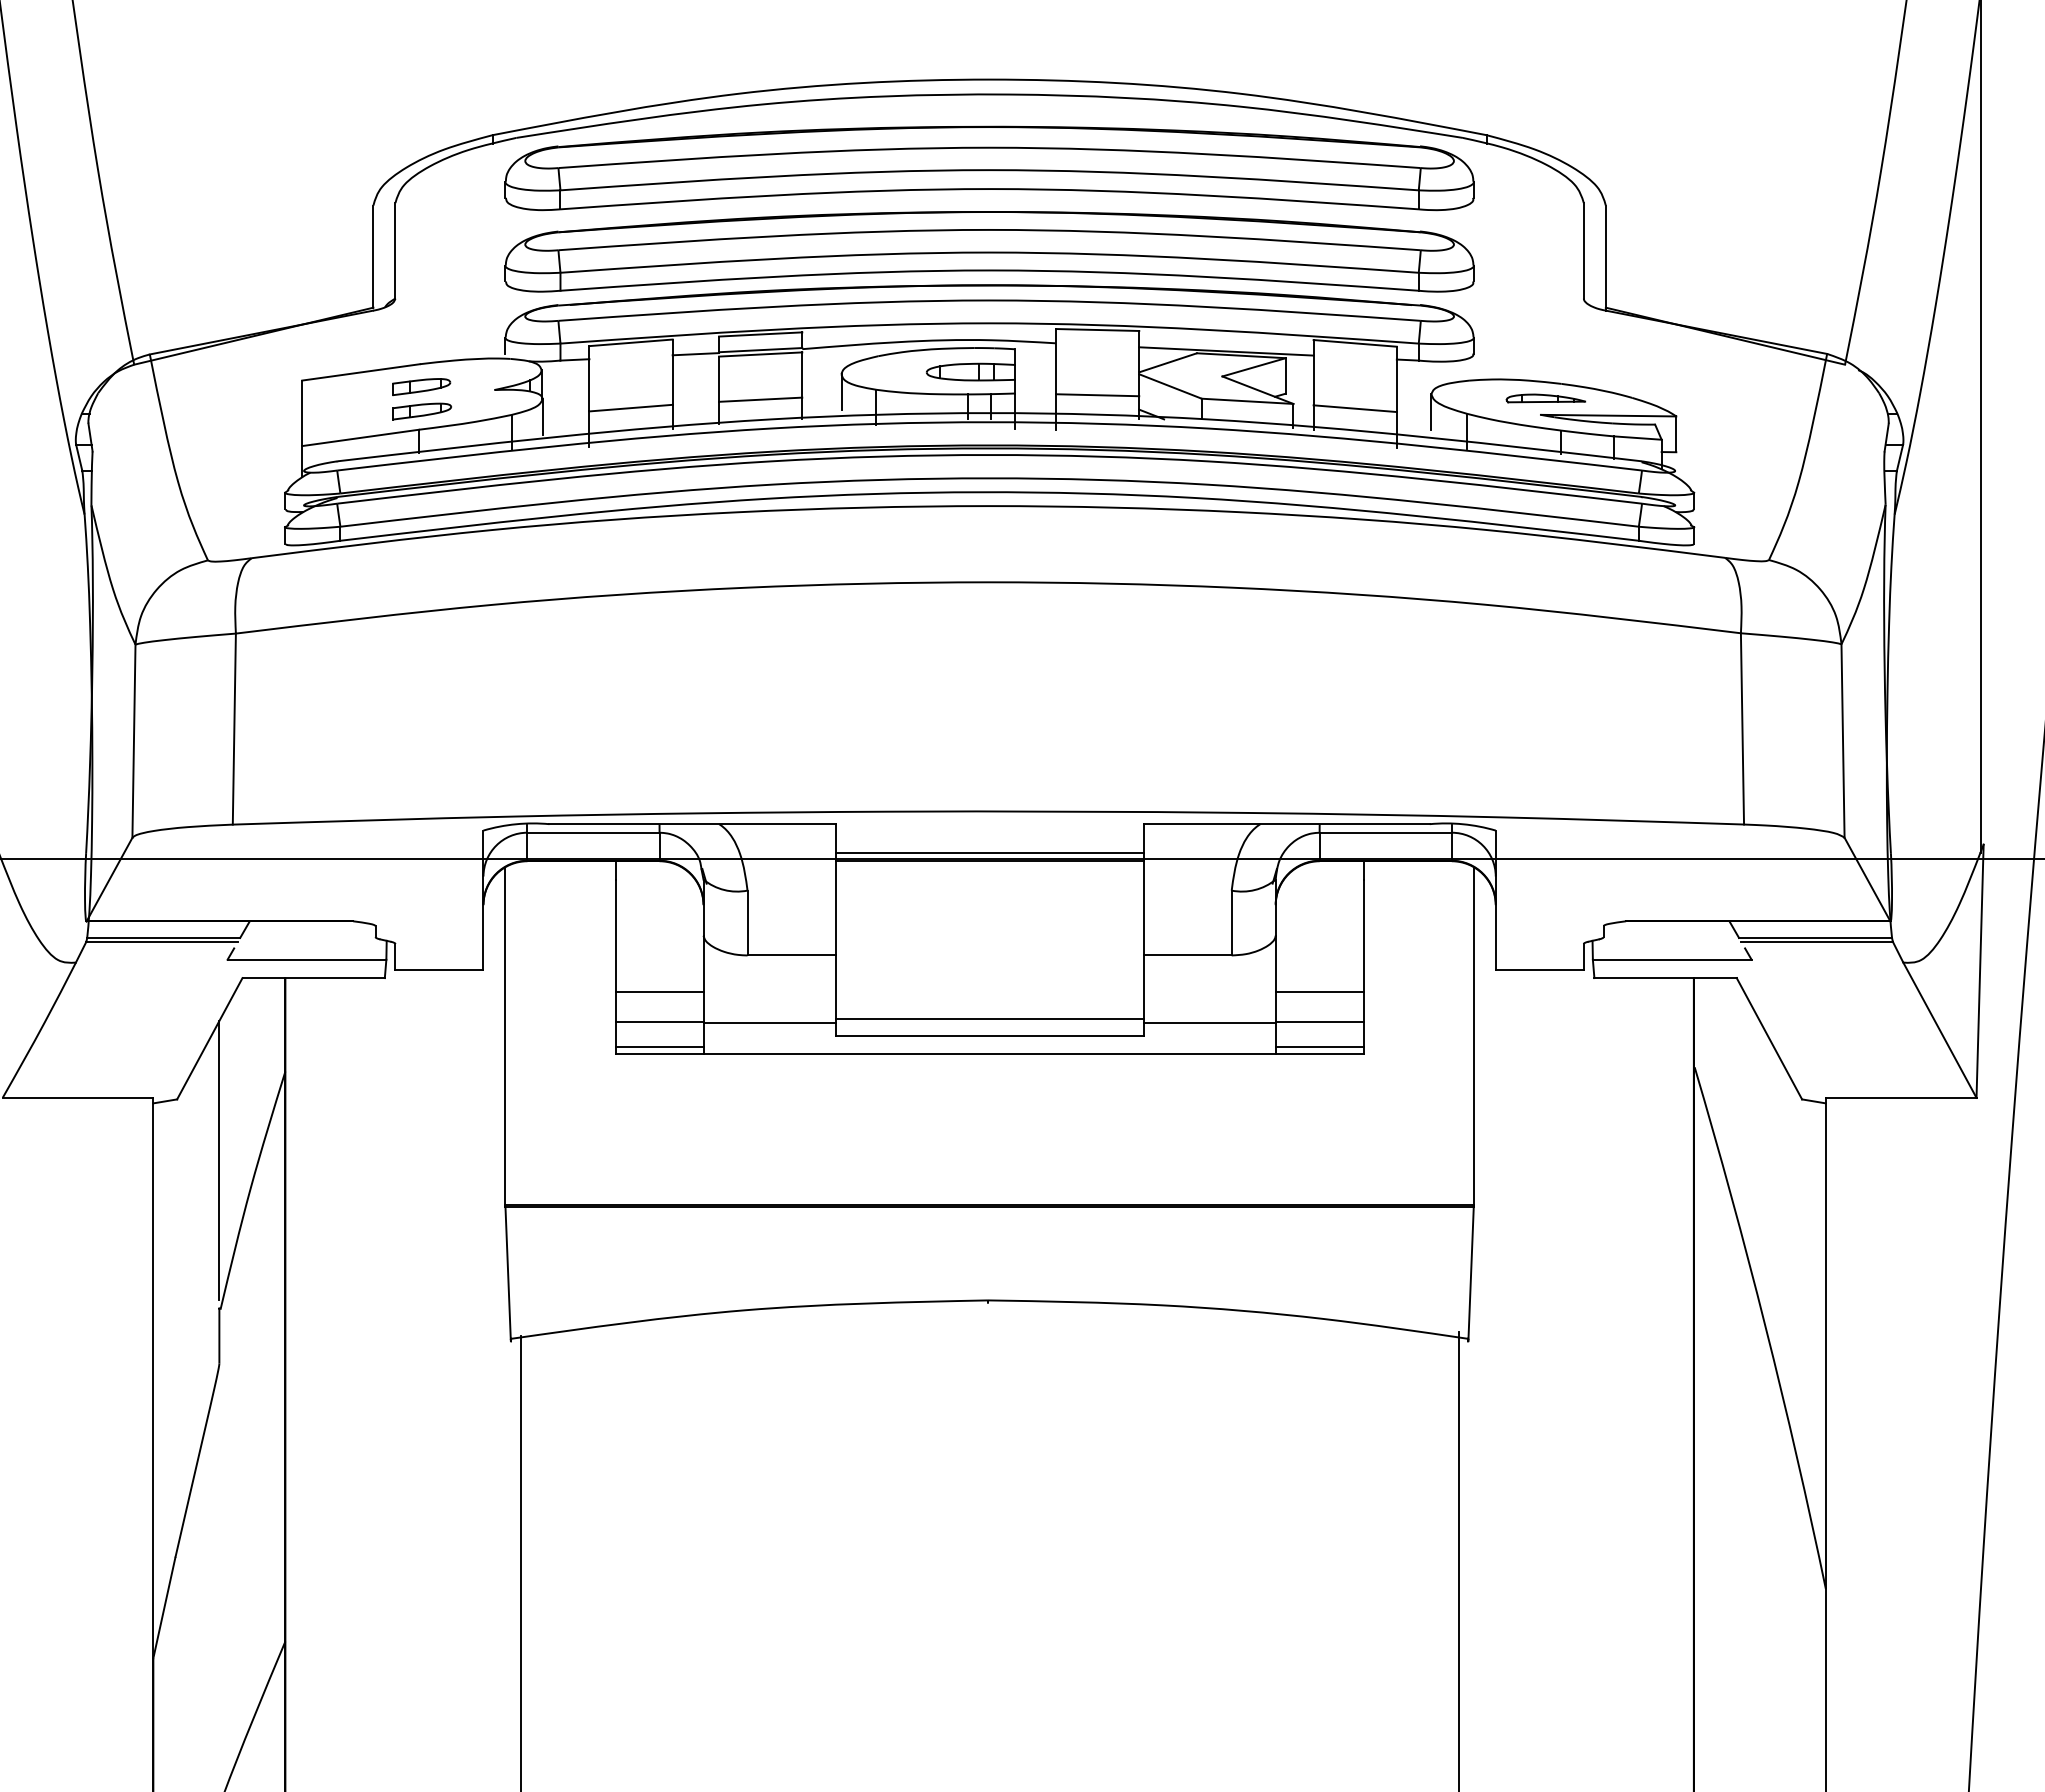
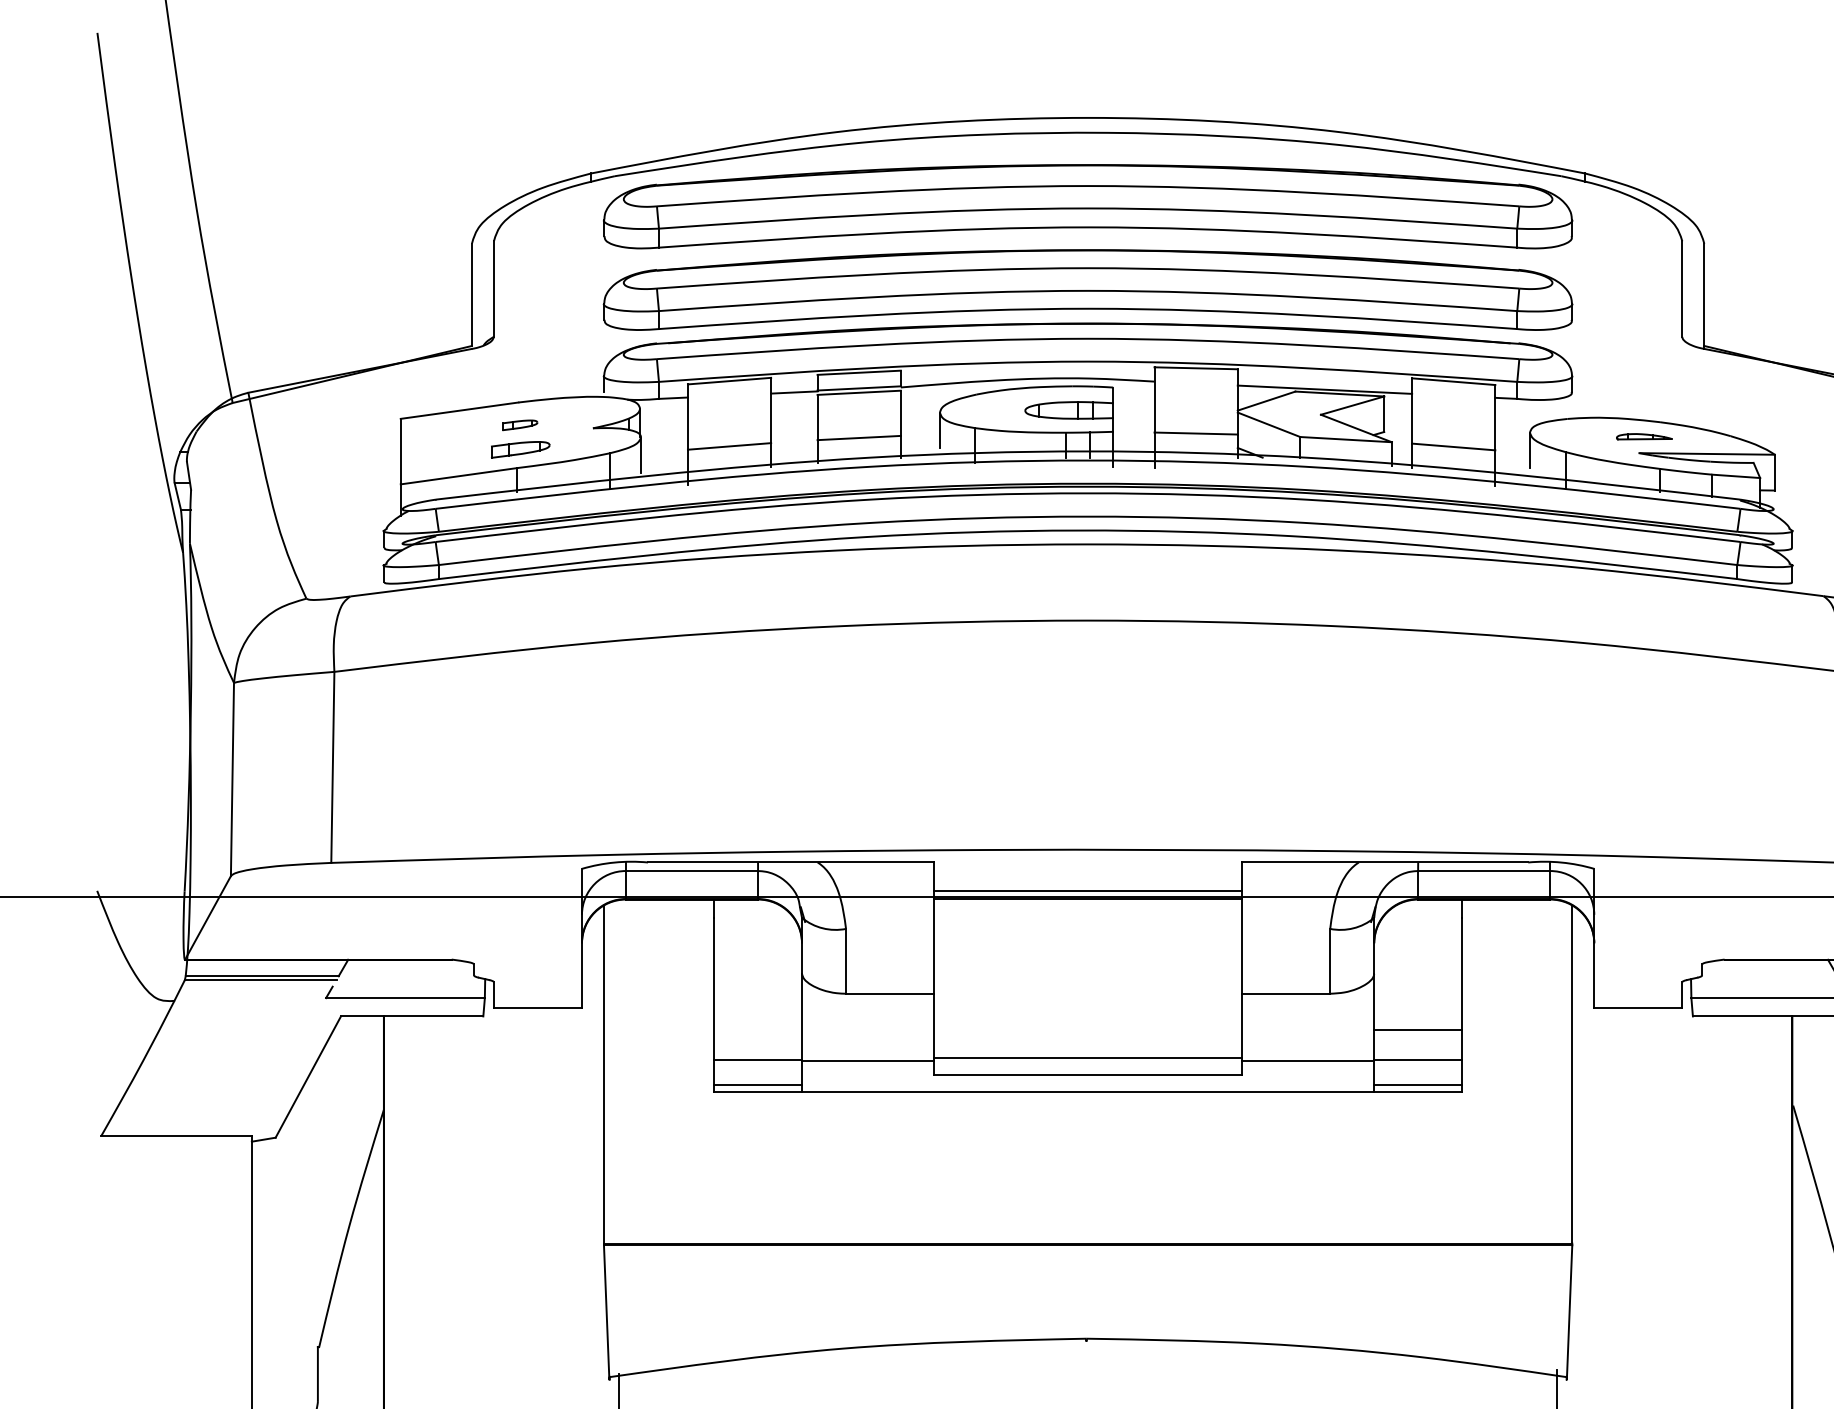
part: (421, 386) -> (520, 424), size x0.6
part: (1545, 398) -> (1644, 436), size x0.7
line: (659, 991) -> (758, 1029), removed
line: (219, 1160) -> (318, 1198), removed

